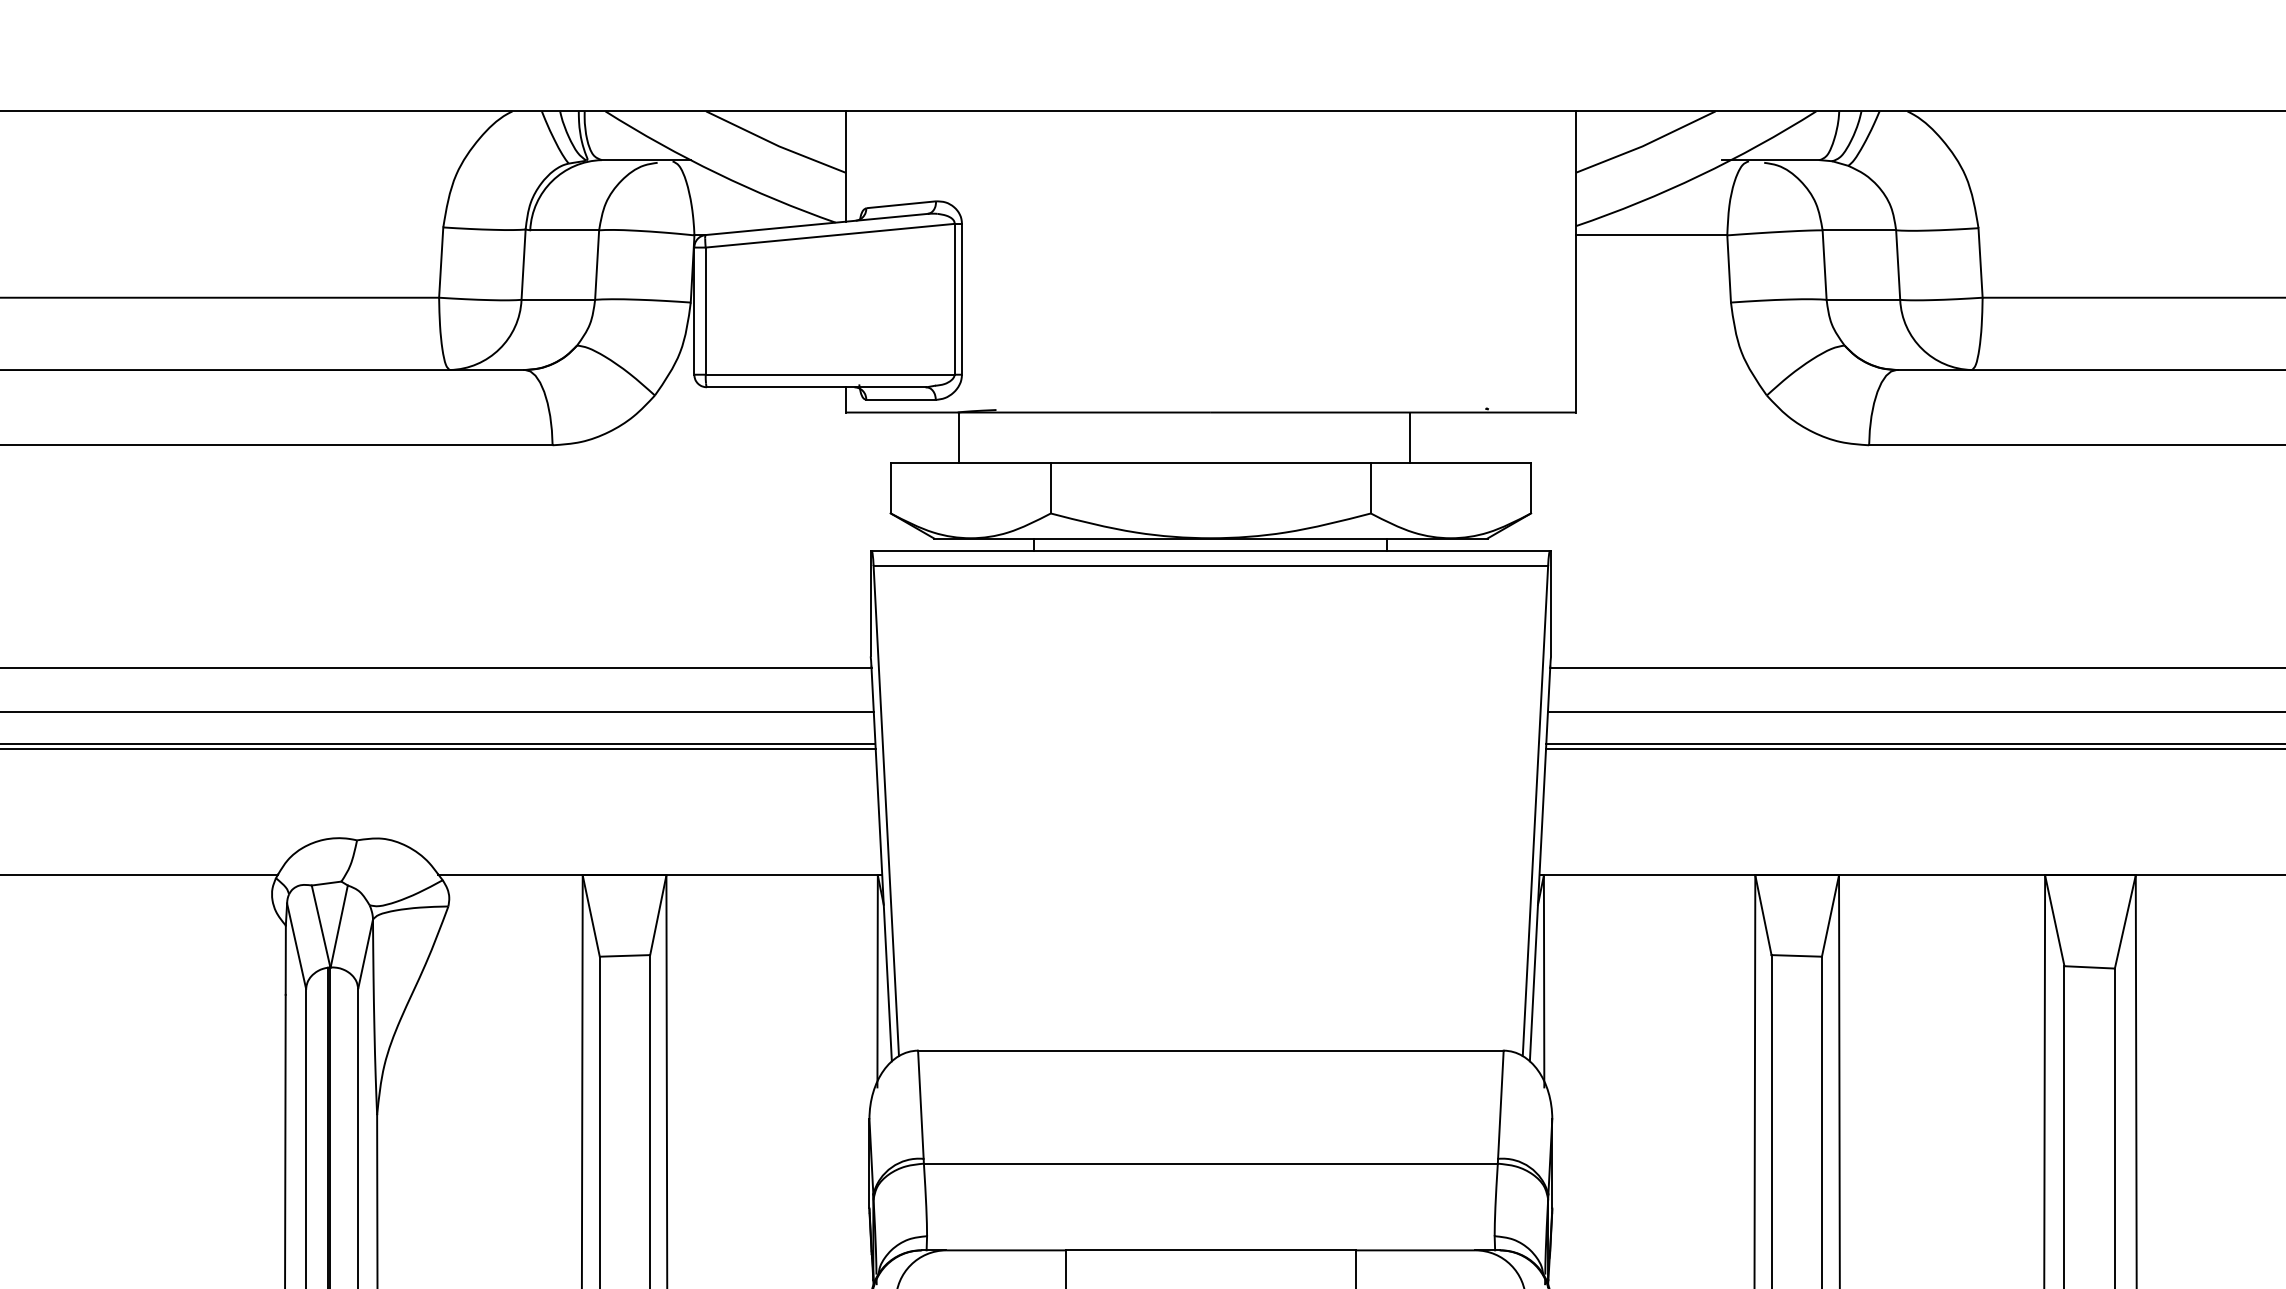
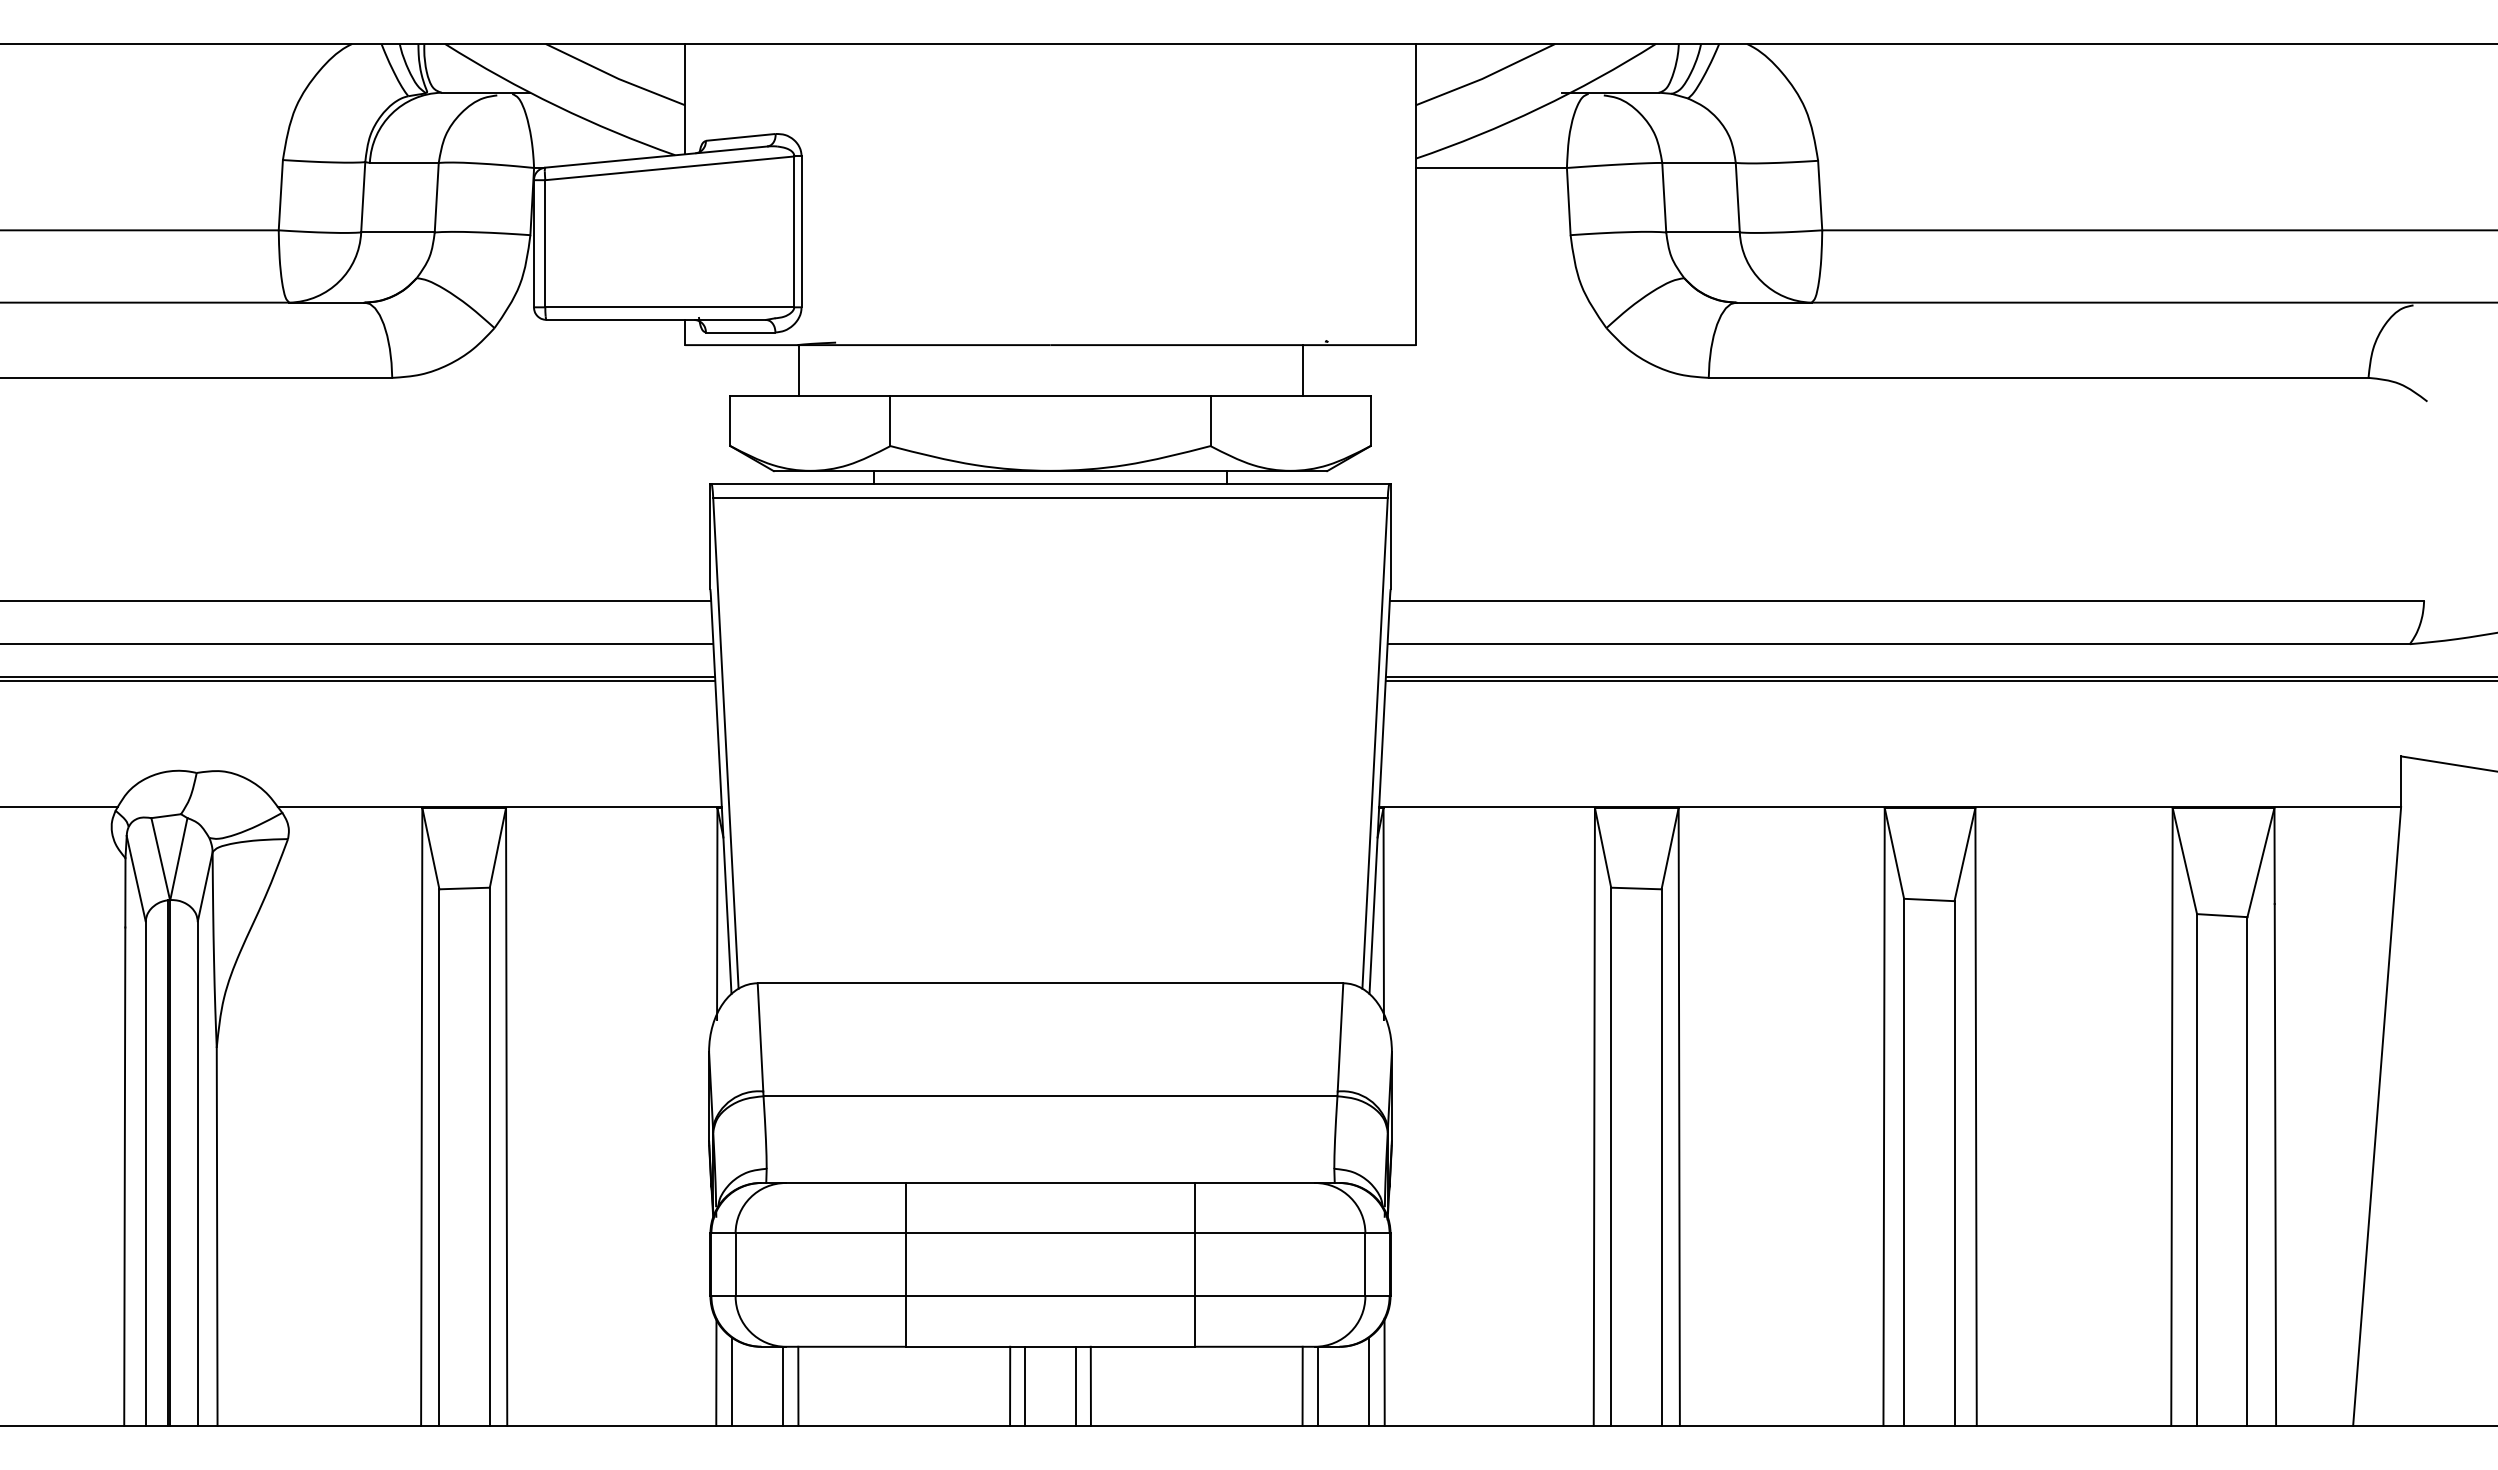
line: (1409, 437) -> (1302, 370), moved

